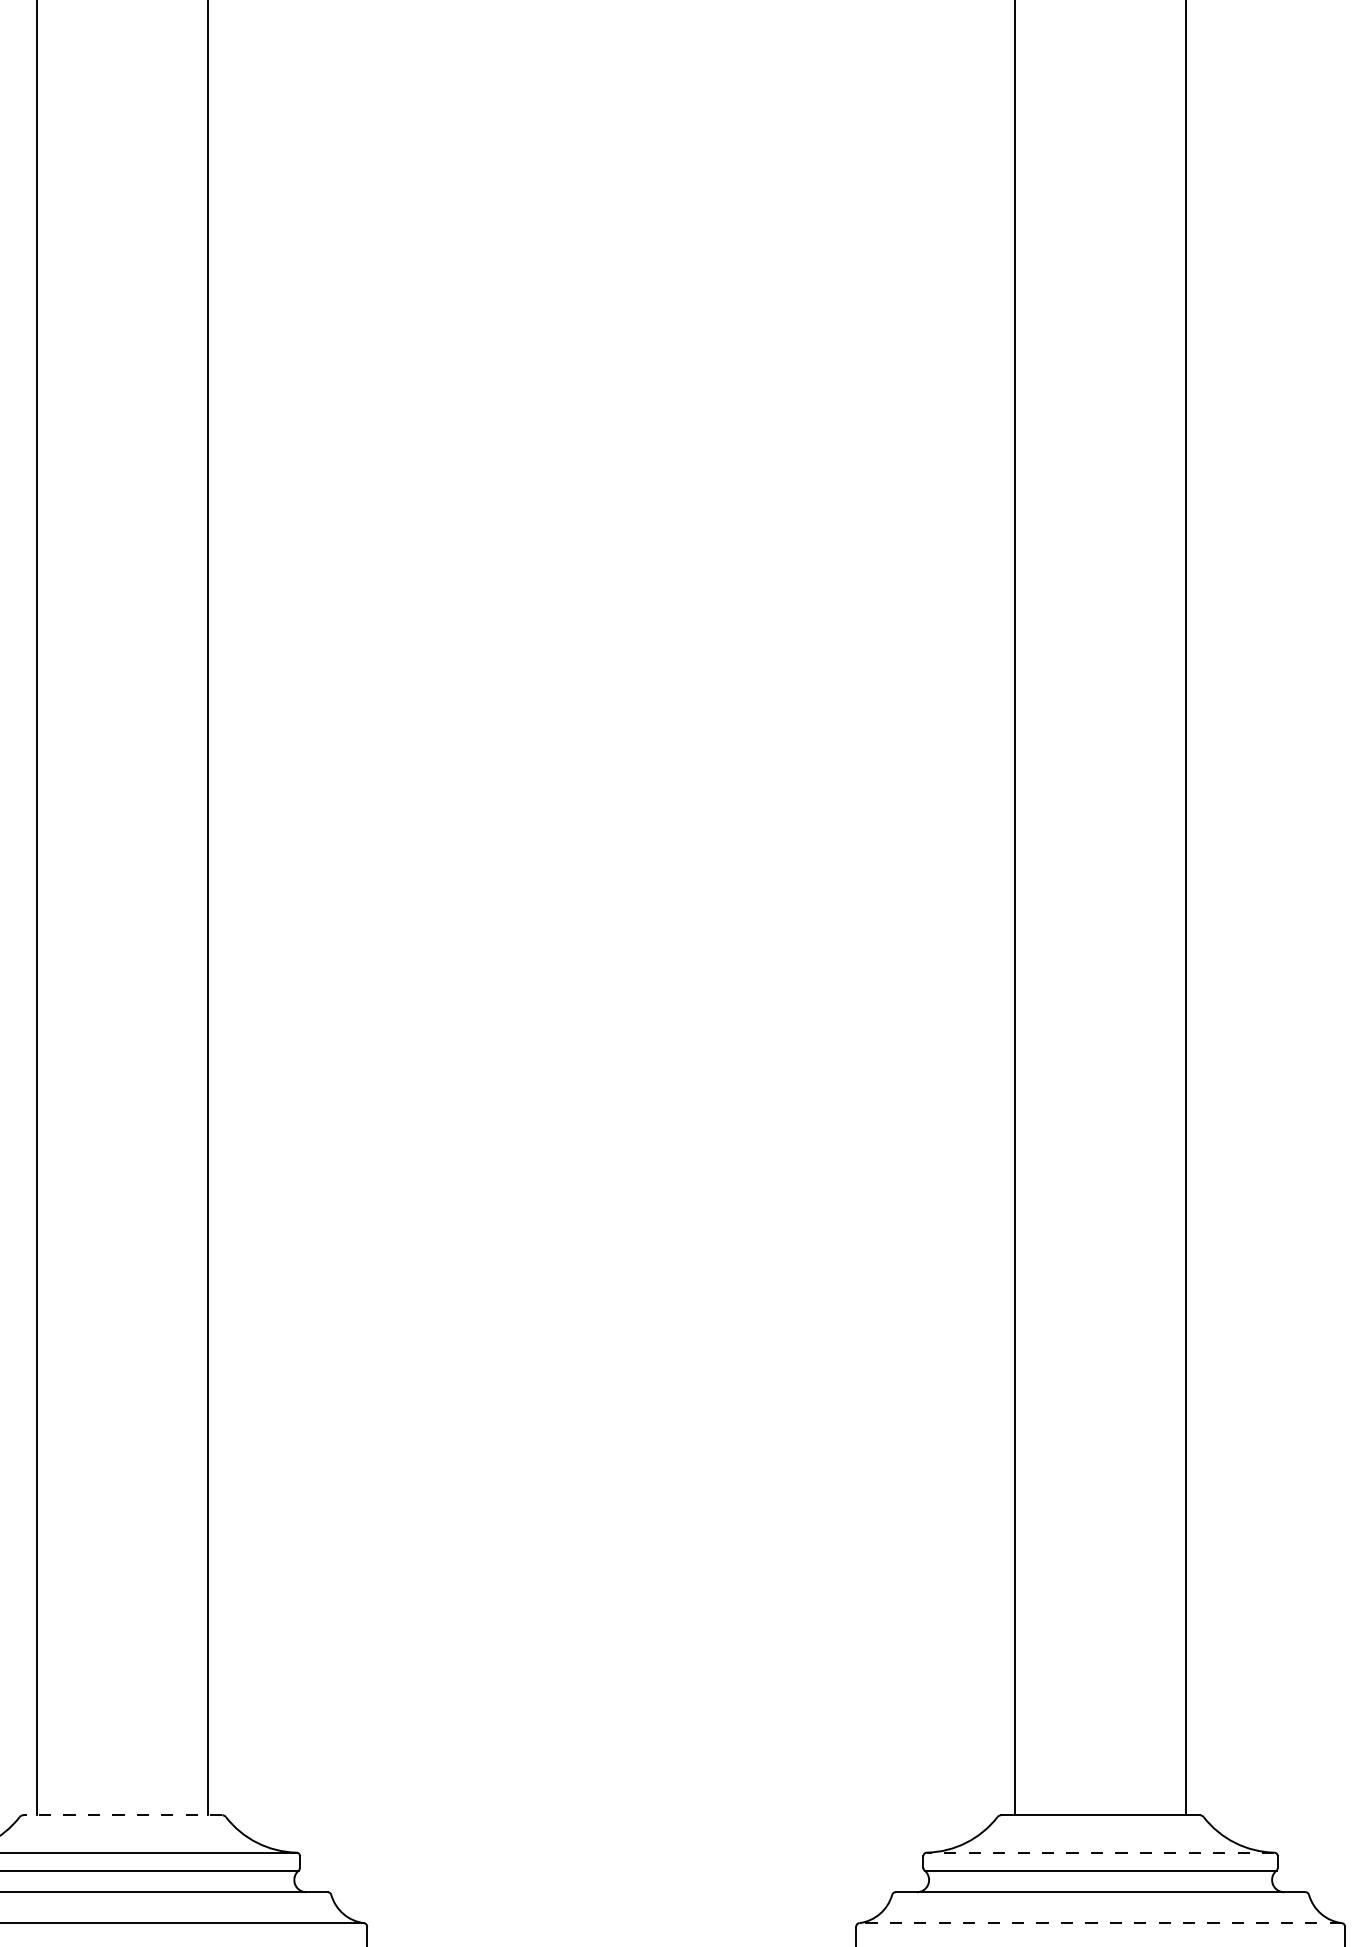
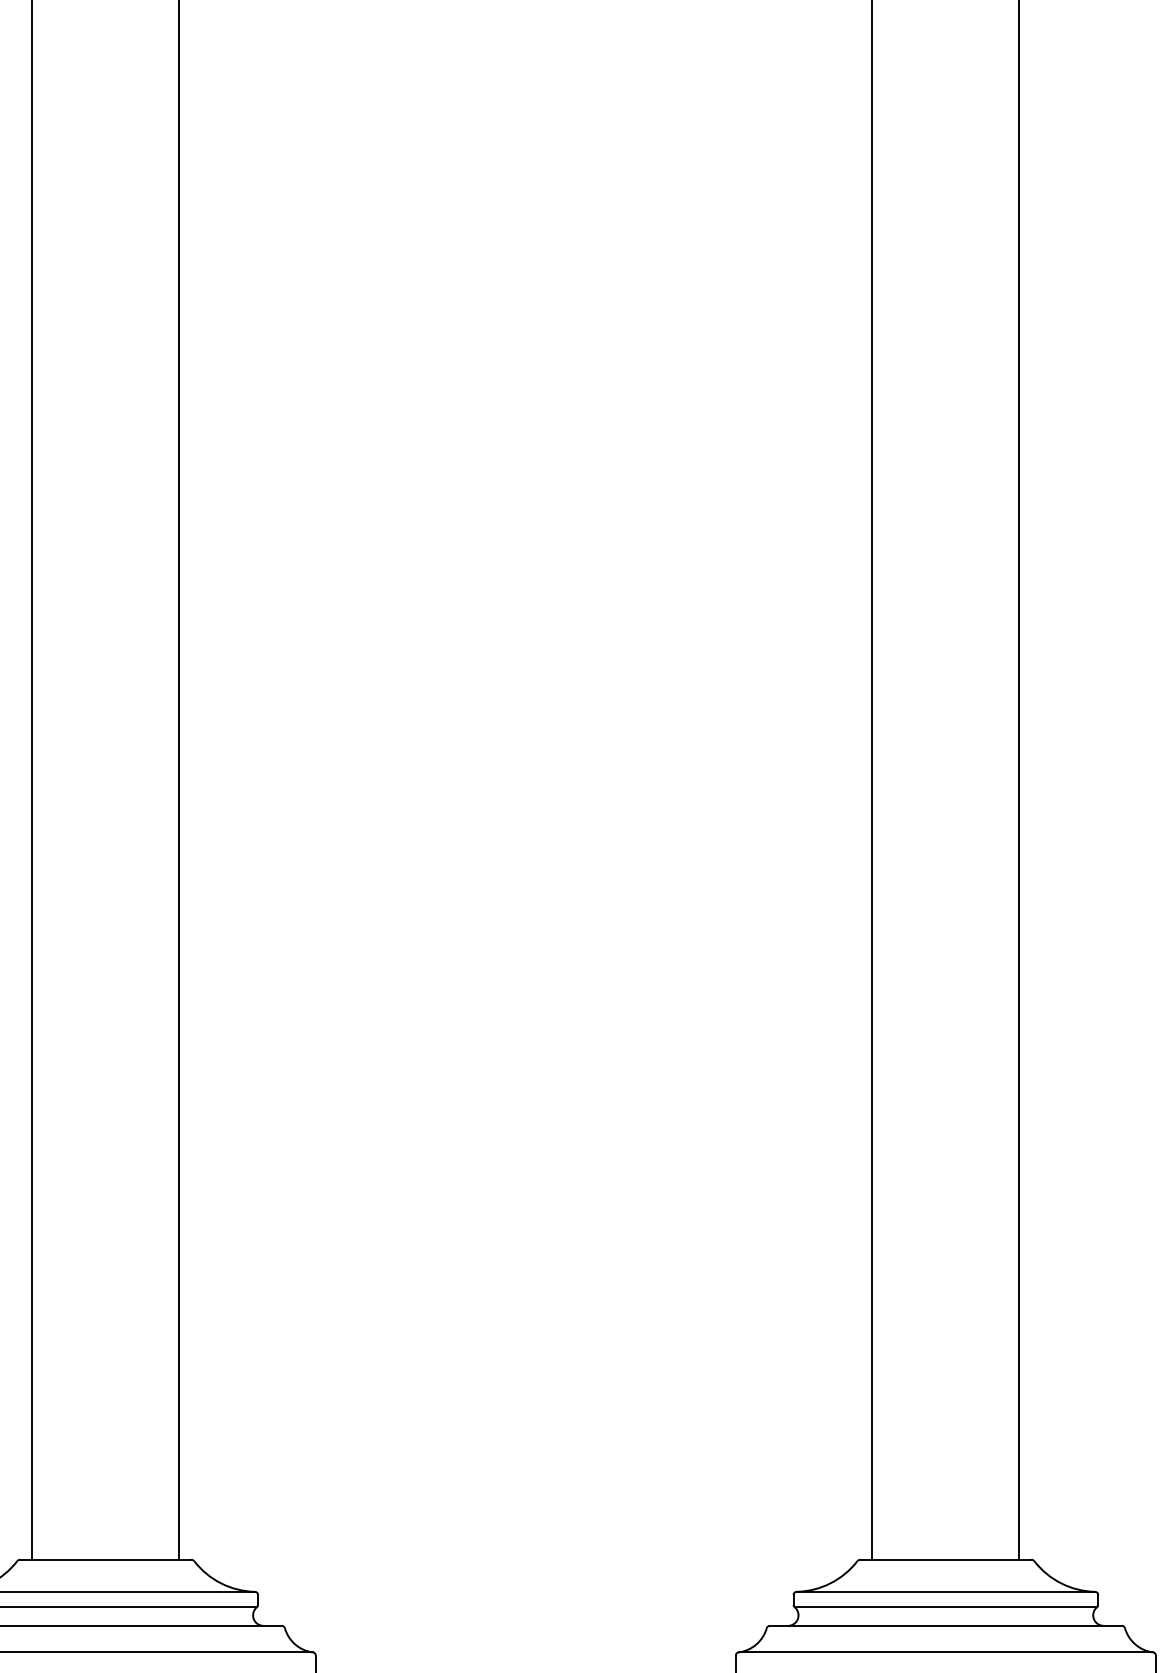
line: (122, 1815) -> (105, 1559), dashed -> solid
line: (1100, 1852) -> (945, 1591), dashed -> solid
line: (1100, 1923) -> (945, 1652), dashed -> solid

